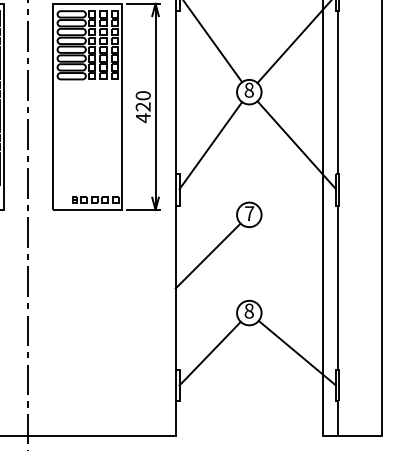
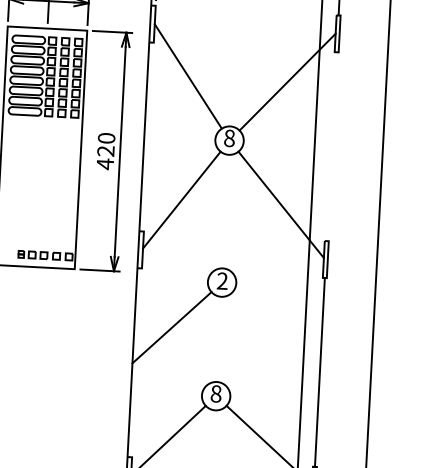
line: (337, 92) -> (331, 146), removed
text: (249, 213) -> (222, 281), 7 -> 2

